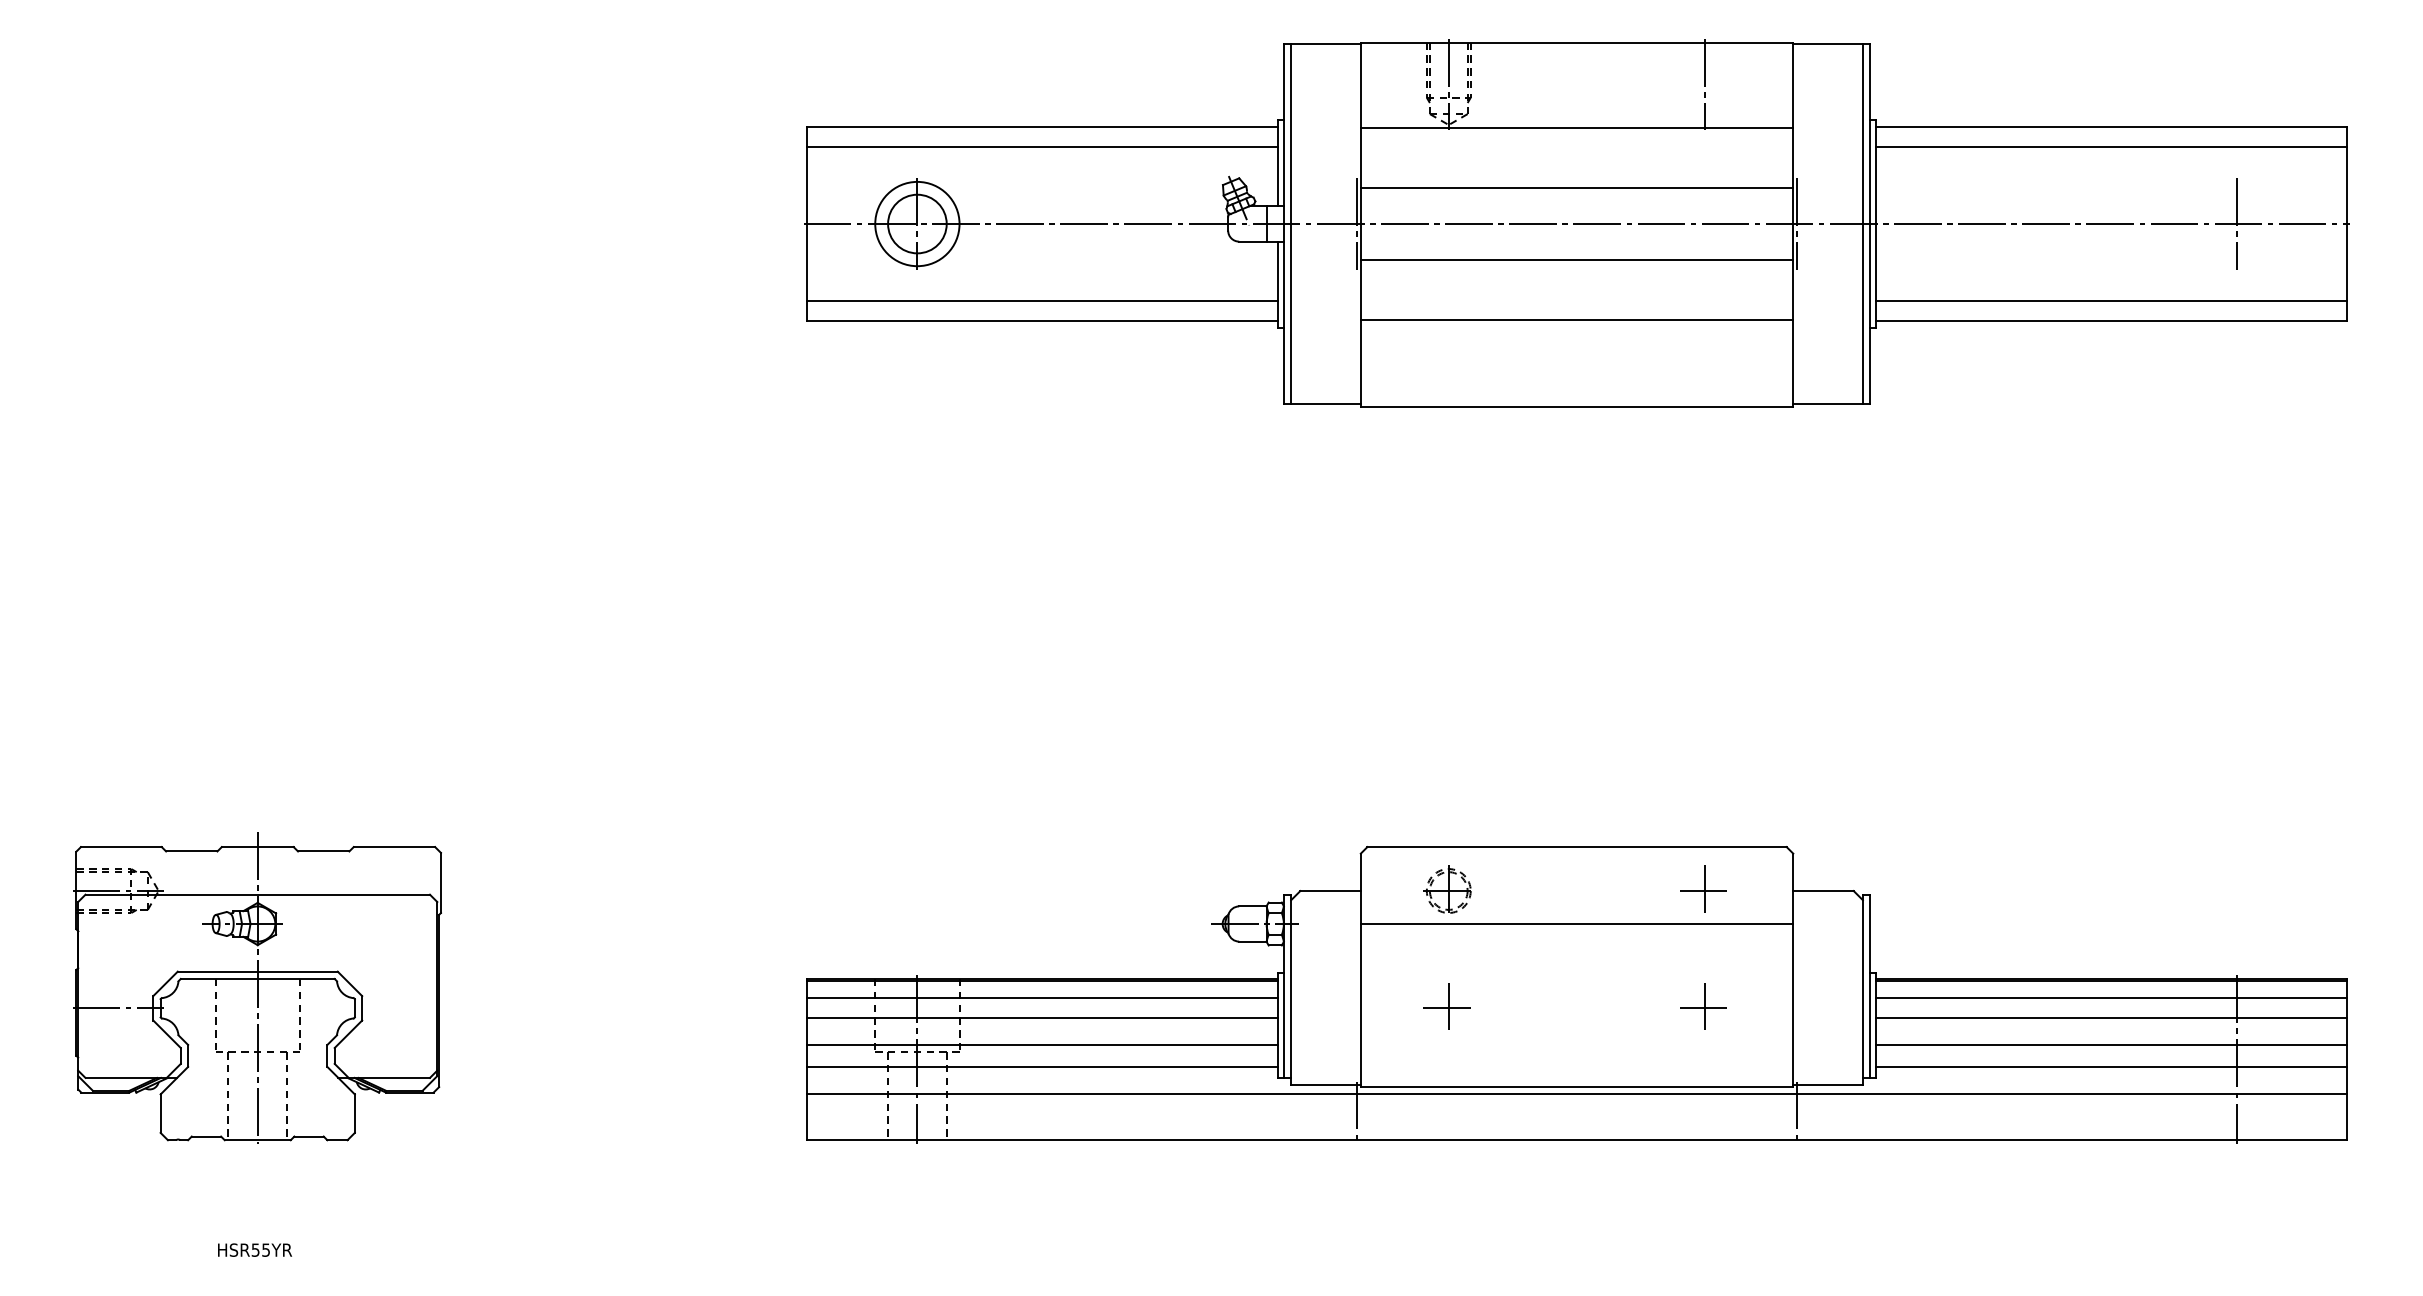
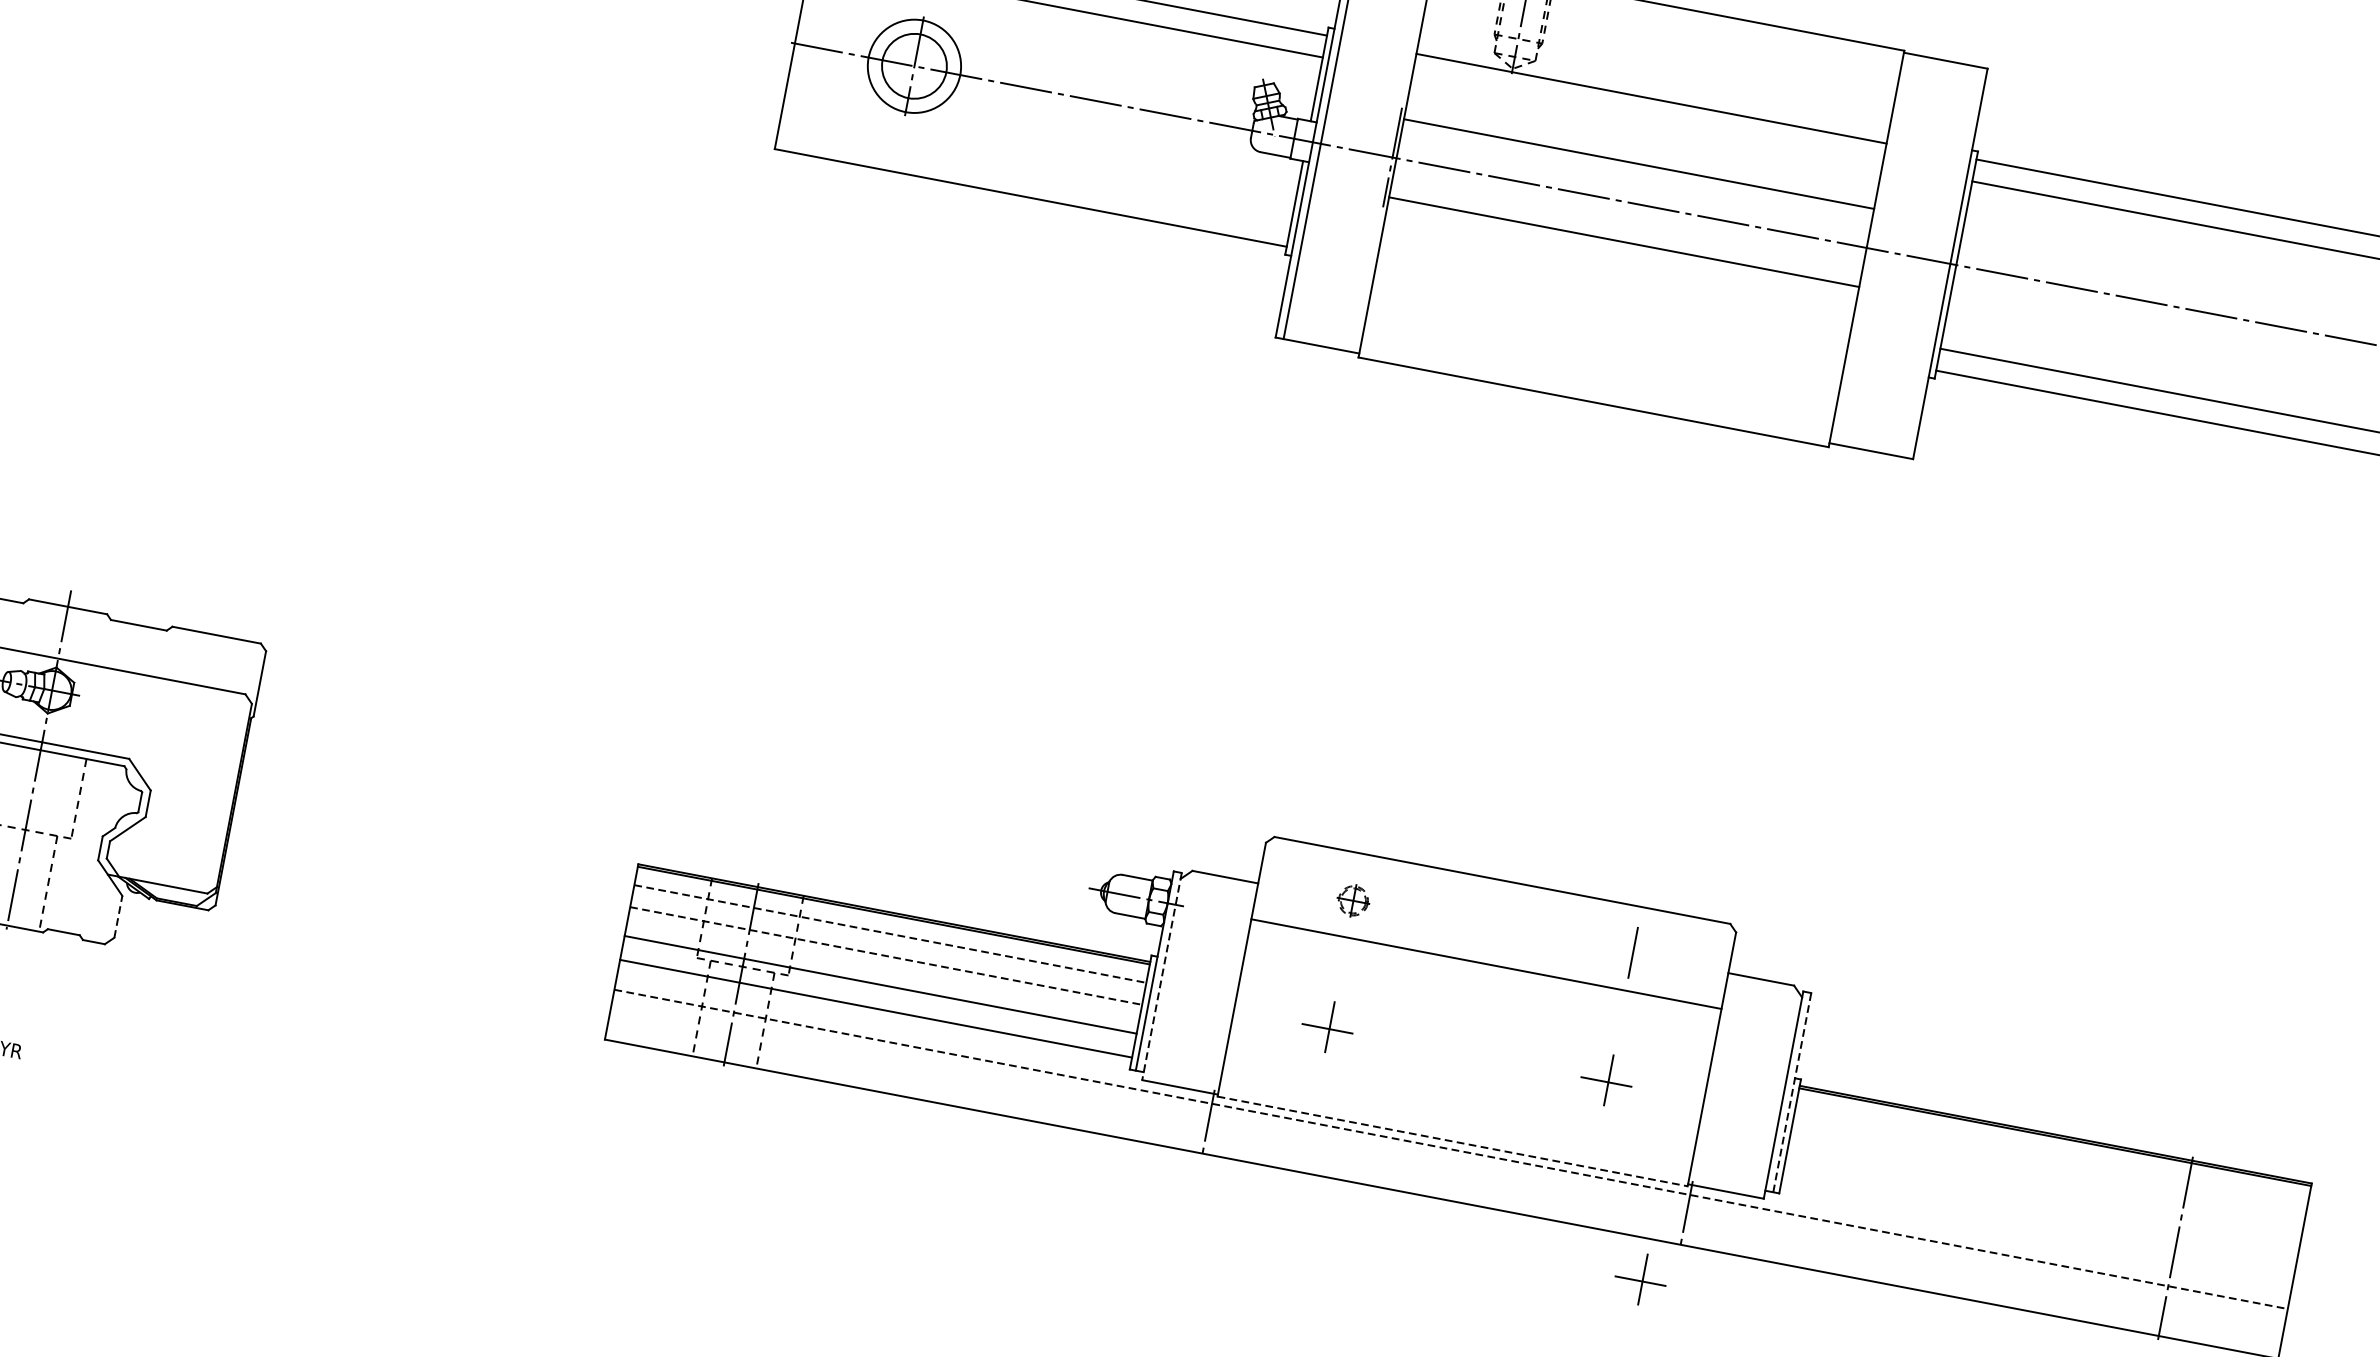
line: (1705, 83) -> (1800, 76), removed
line: (1796, 223) -> (1870, 248), removed
line: (1862, 223) -> (1942, 261), removed
line: (2236, 223) -> (2348, 339), removed
line: (1042, 301) -> (1034, 176), removed
line: (1576, 320) -> (1611, 307), removed
part: (1447, 889) -> (1352, 899), size x0.6
line: (1704, 891) -> (1631, 955), removed
line: (1870, 986) -> (1792, 1092), solid -> dashed
line: (1291, 990) -> (1162, 977), solid -> dashed
line: (1043, 998) -> (890, 934), solid -> dashed
line: (2110, 998) -> (2050, 1155), removed
line: (1043, 1018) -> (886, 956), solid -> dashed
line: (2110, 1018) -> (2046, 1177), removed
line: (2110, 1044) -> (2041, 1205), removed
line: (2110, 1066) -> (2036, 1229), removed
line: (1577, 1087) -> (1453, 1141), solid -> dashed
line: (1577, 1094) -> (1451, 1149), solid -> dashed
line: (354, 1113) -> (118, 916), solid -> dashed
part: (1767, 1177) -> (1640, 1279), added

